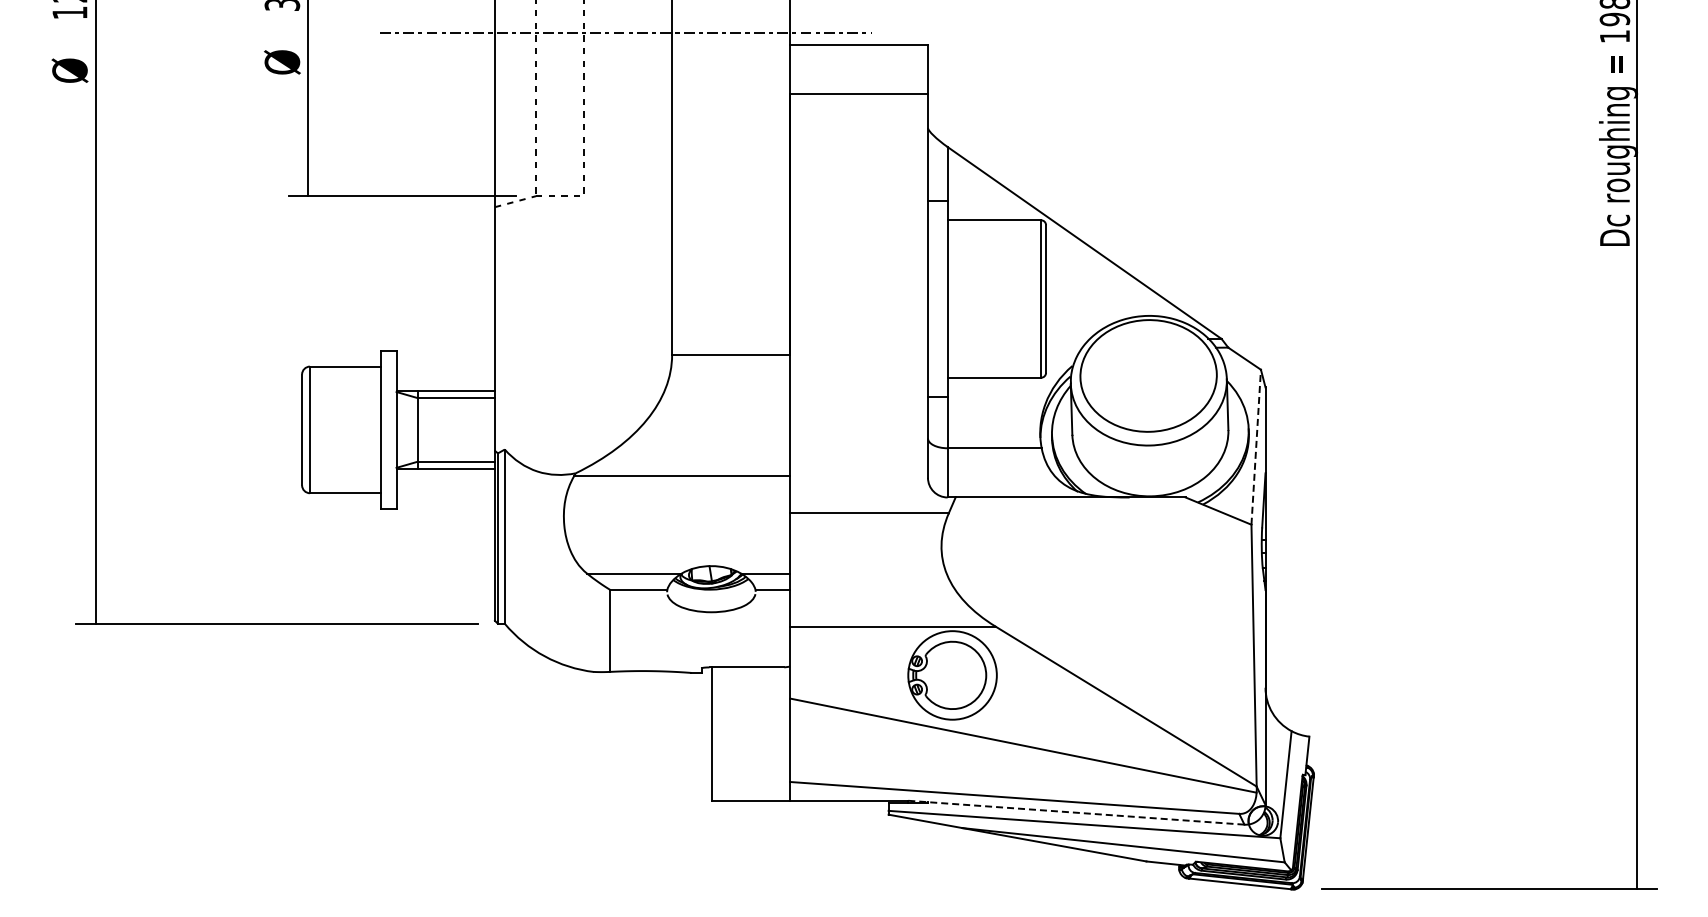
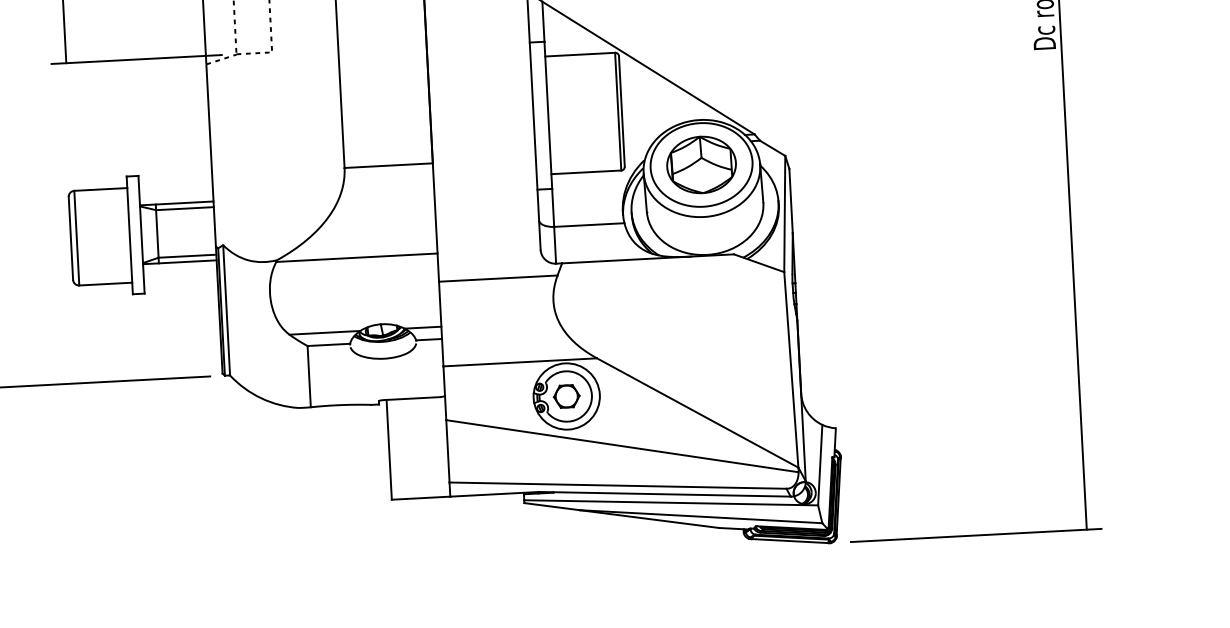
part: (1148, 375) -> (701, 164), added
line: (1256, 447) -> (785, 214), dashed -> solid
part: (952, 675) -> (566, 396), added
line: (1075, 812) -> (664, 494), dashed -> solid

